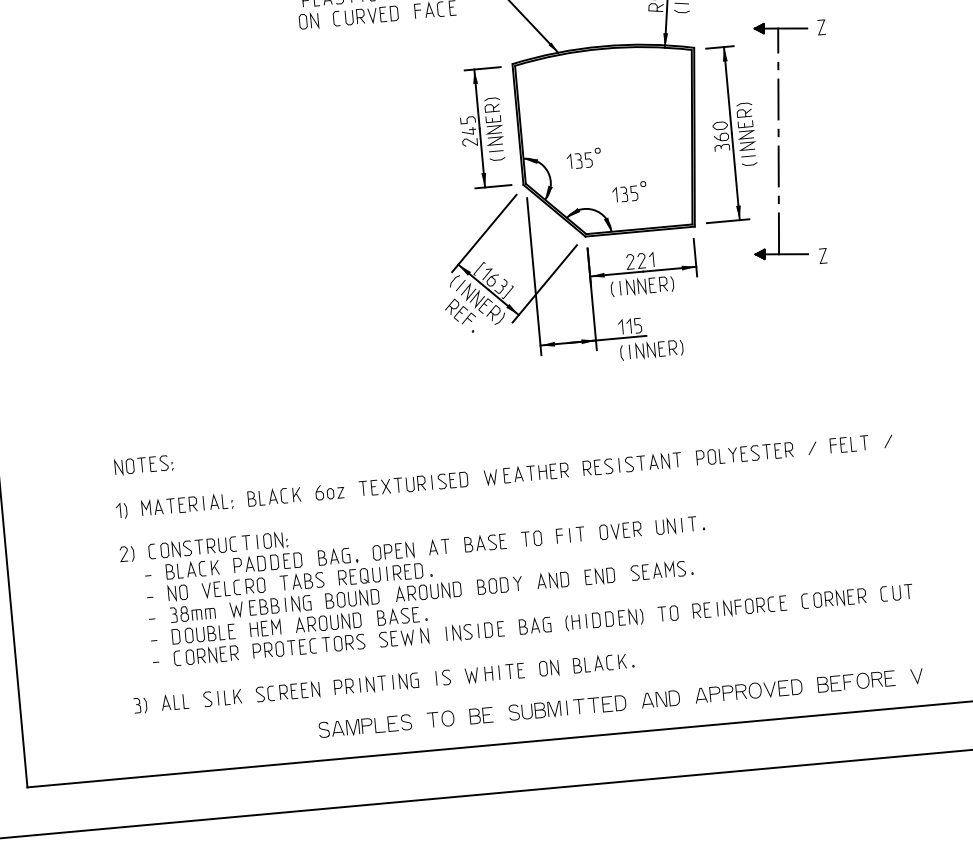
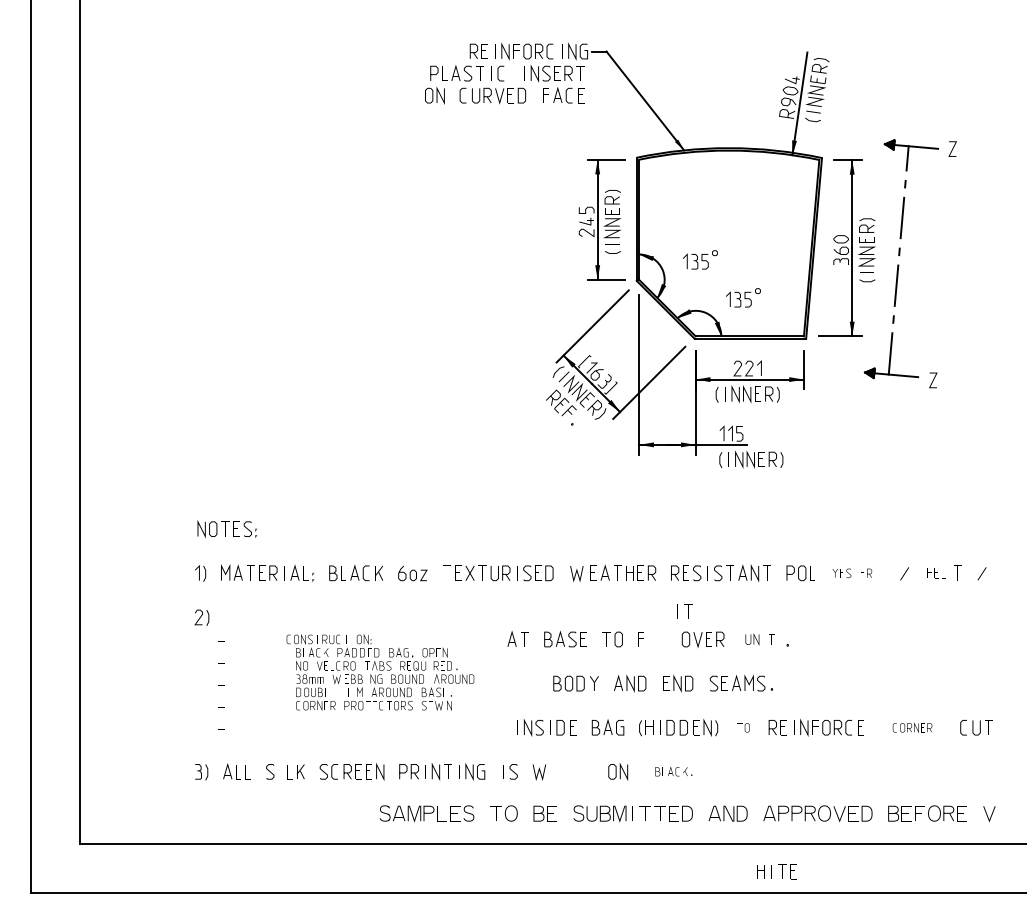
part: (843, 444) -> (936, 572), size x0.7
part: (761, 452) -> (852, 573), size x0.6
part: (675, 525) -> (759, 639), size x0.7
part: (576, 534) -> (684, 611), moved
part: (307, 591) -> (380, 672), size x0.6
part: (833, 598) -> (912, 727), size x0.6
part: (668, 613) -> (743, 727), size x0.6
part: (603, 662) -> (673, 771), size x0.6
part: (504, 671) -> (776, 871), moved

